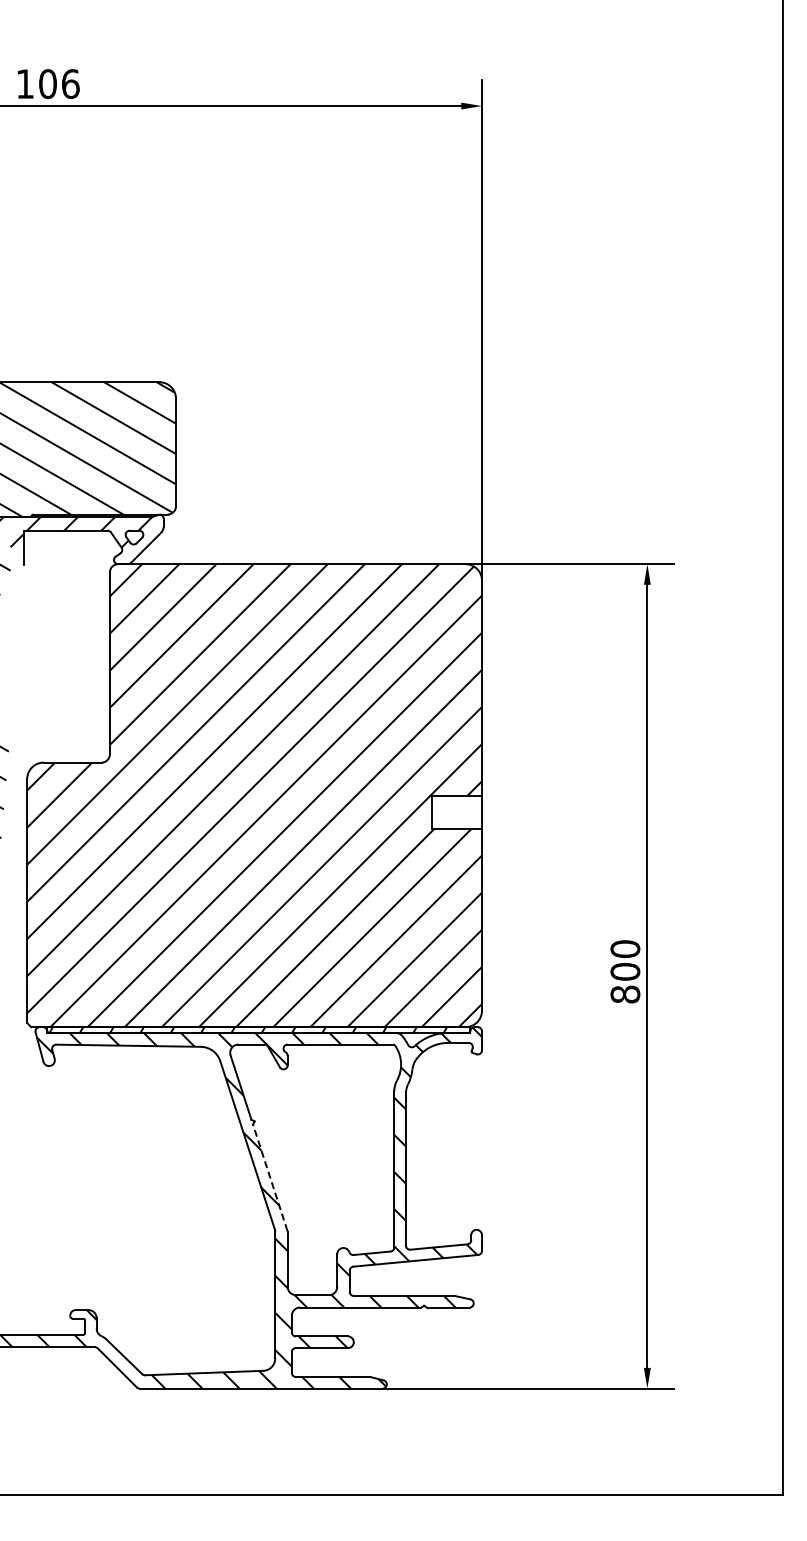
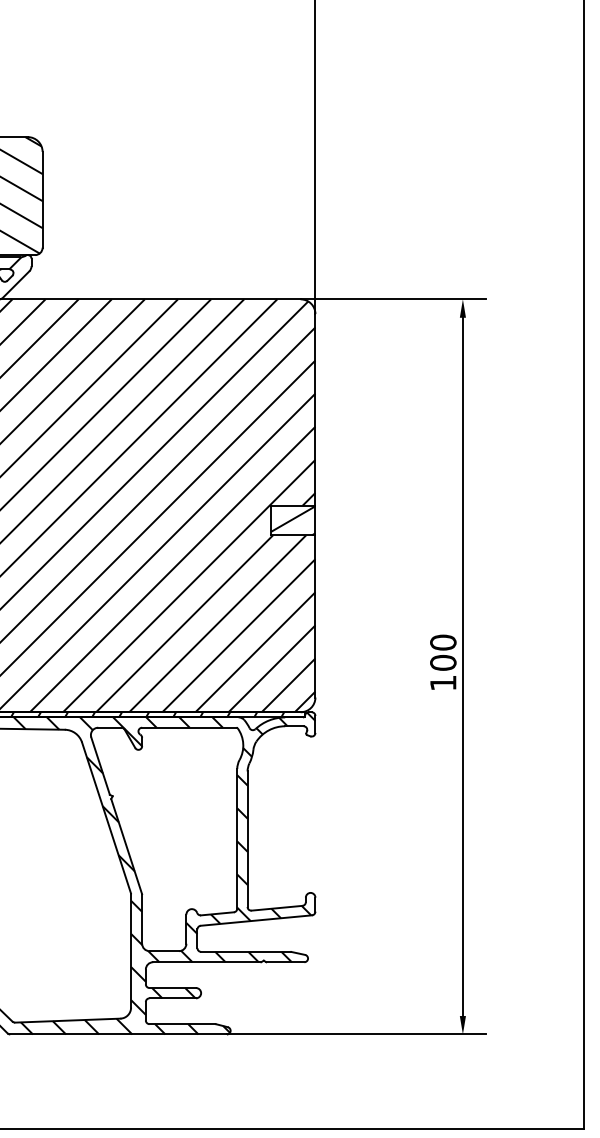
hatch: (456, 812) -> (292, 520), added
text: (625, 994) -> (443, 683), 800 -> 100
line: (270, 1177) -> (126, 846), dashed -> solid

